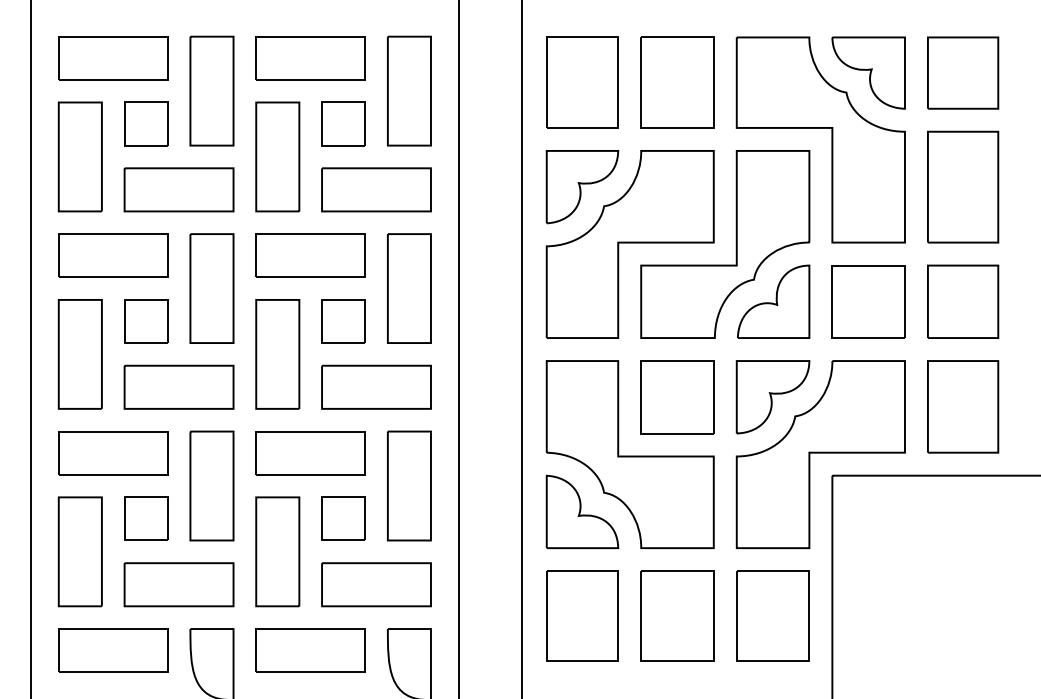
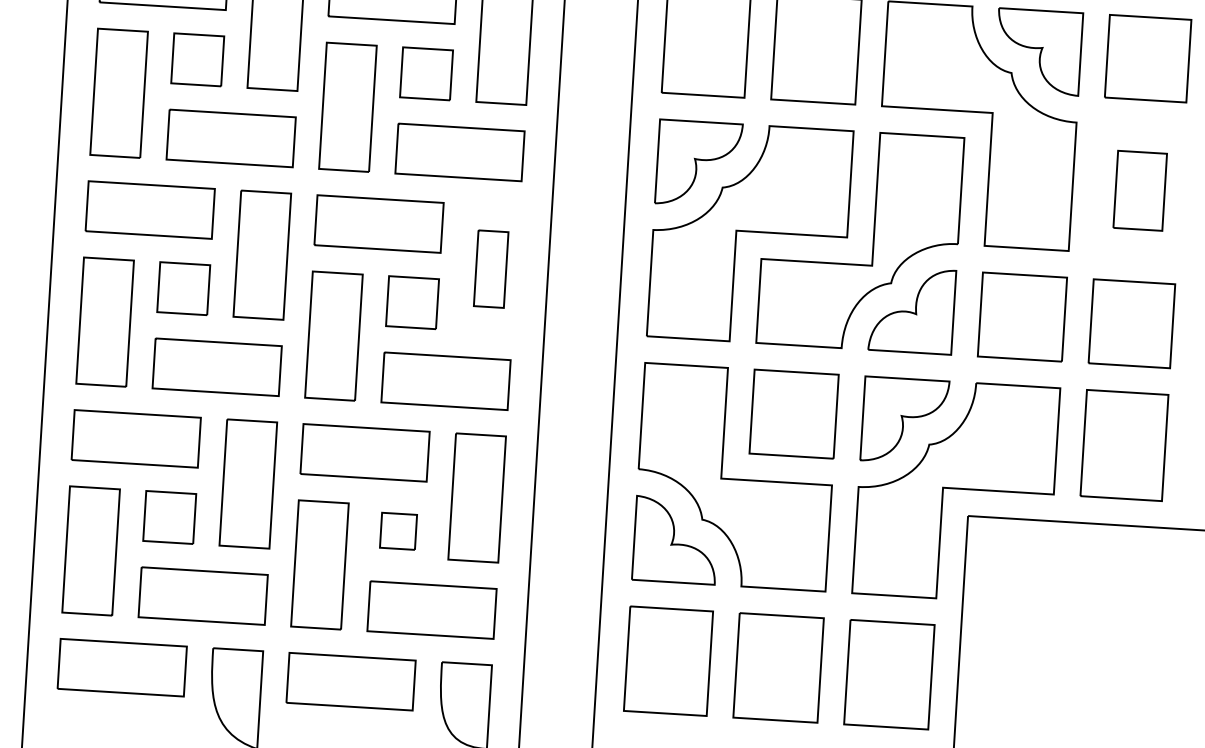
part: (963, 186) -> (1140, 190), size x0.6
part: (409, 288) -> (491, 269), size x0.6
part: (343, 518) -> (398, 530), size x0.7

